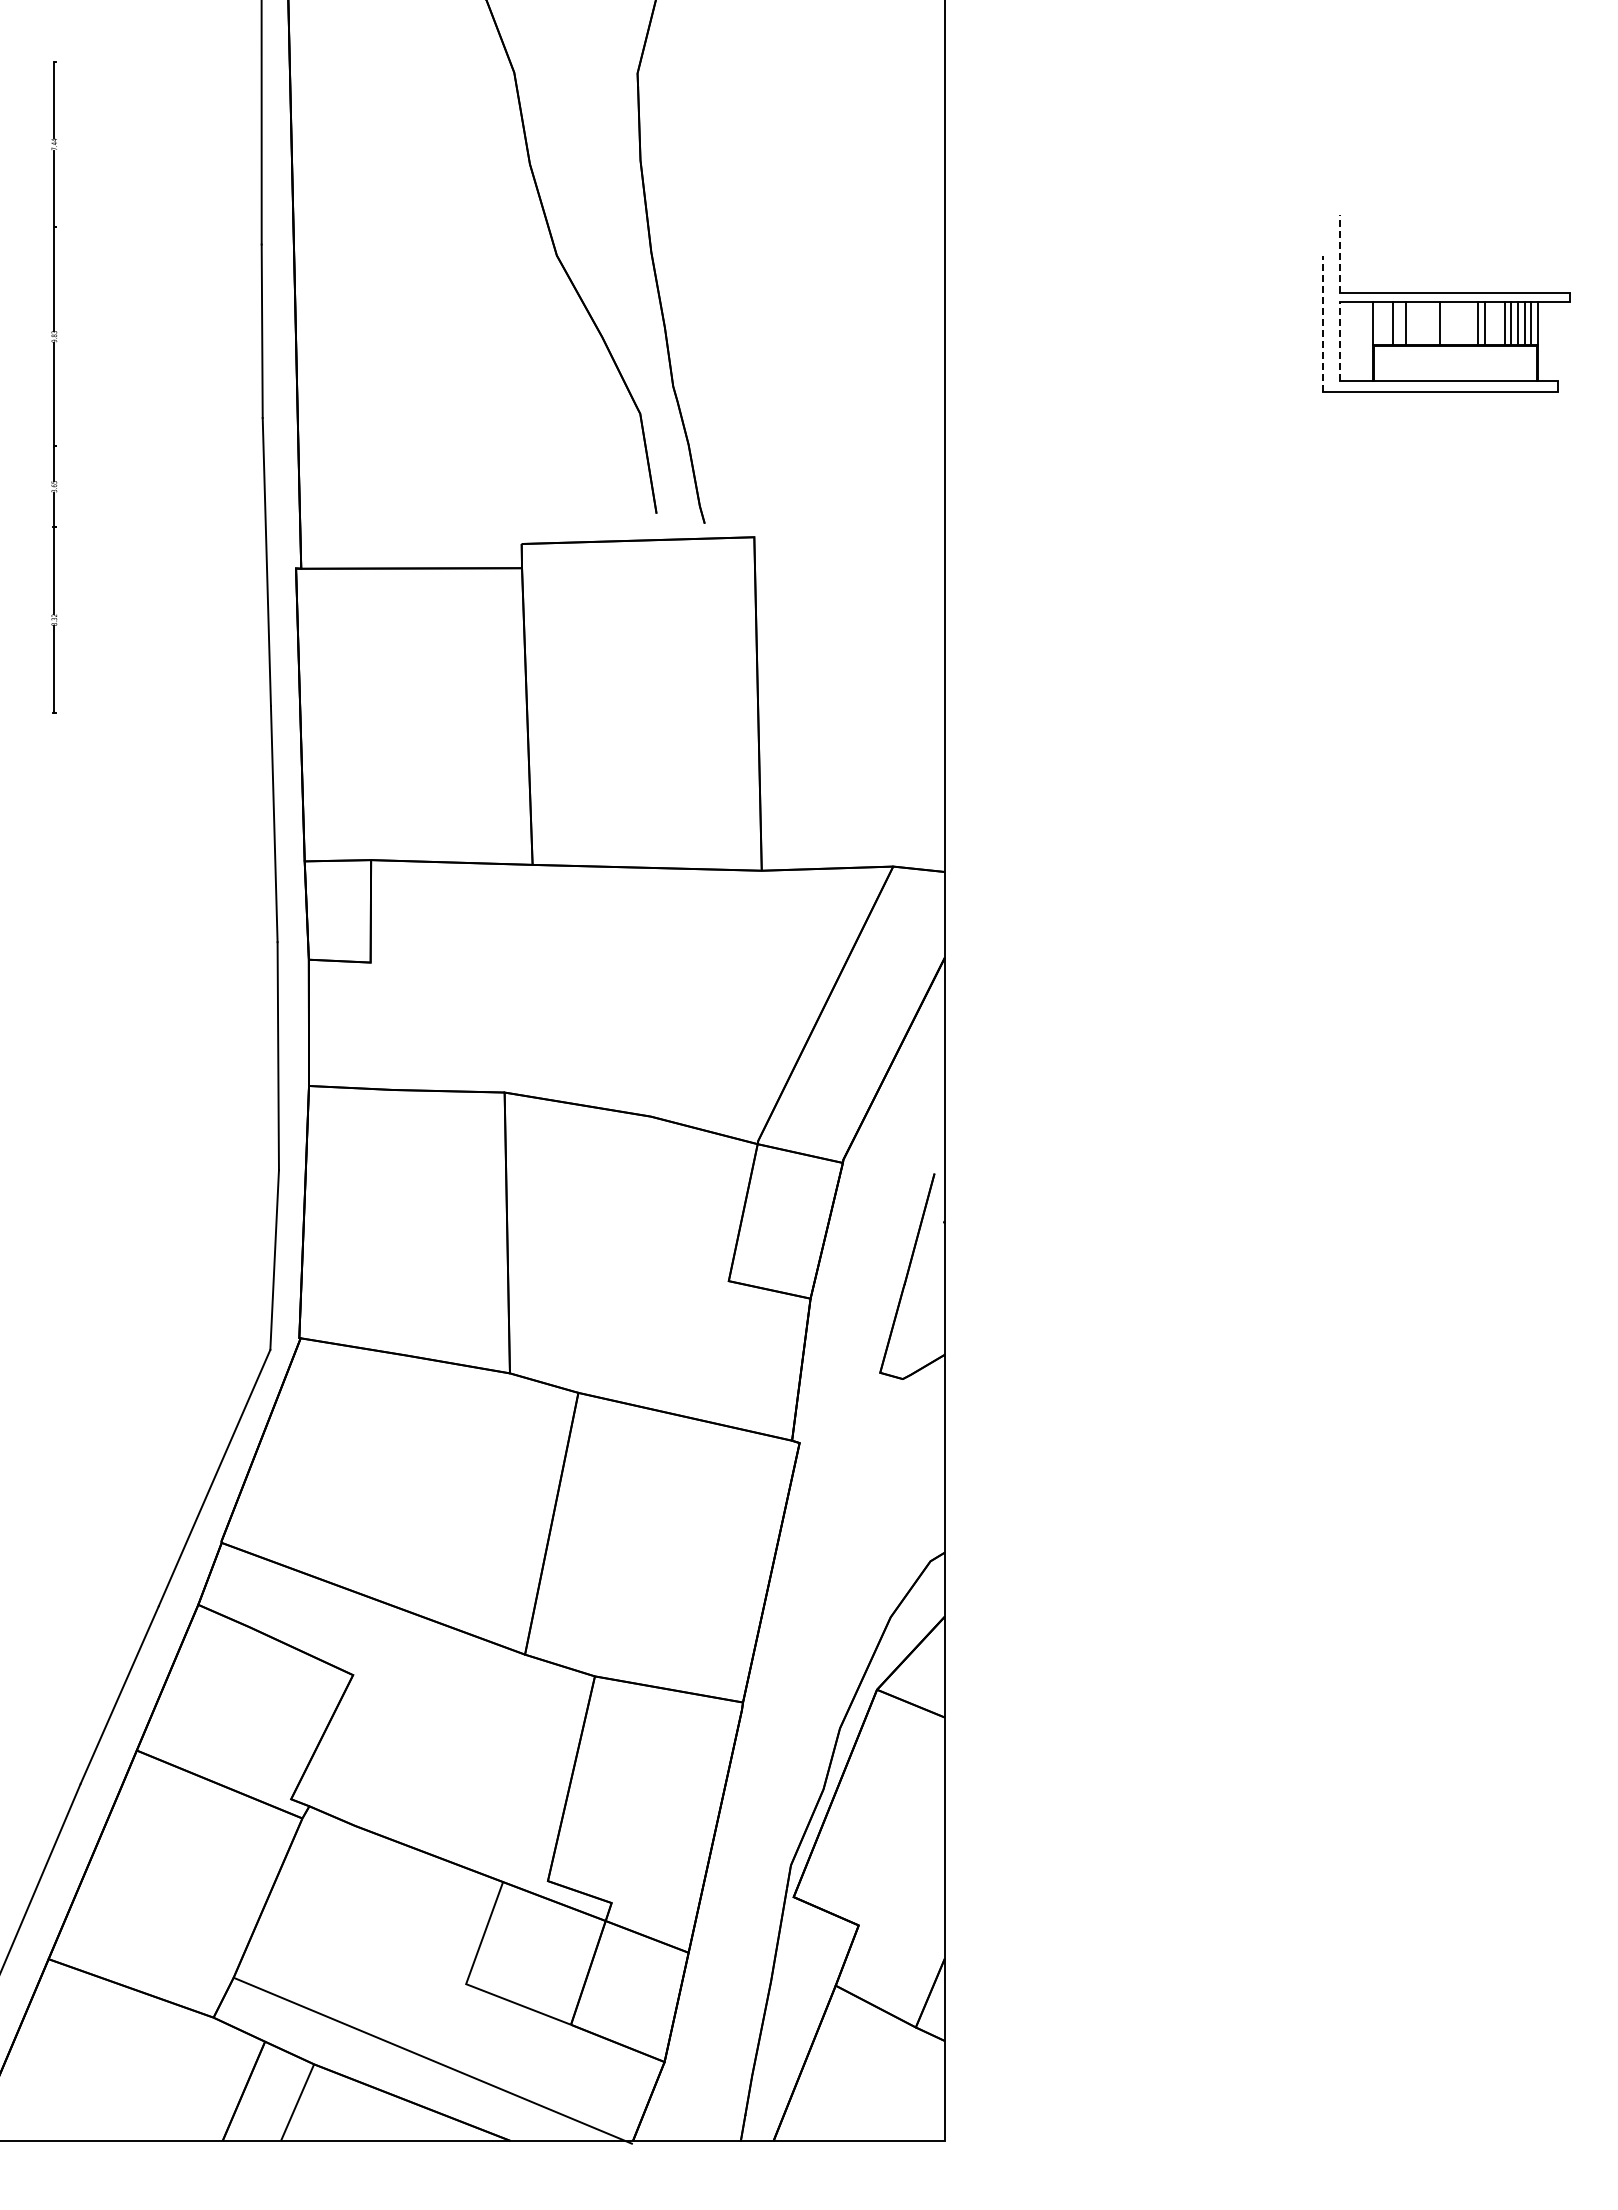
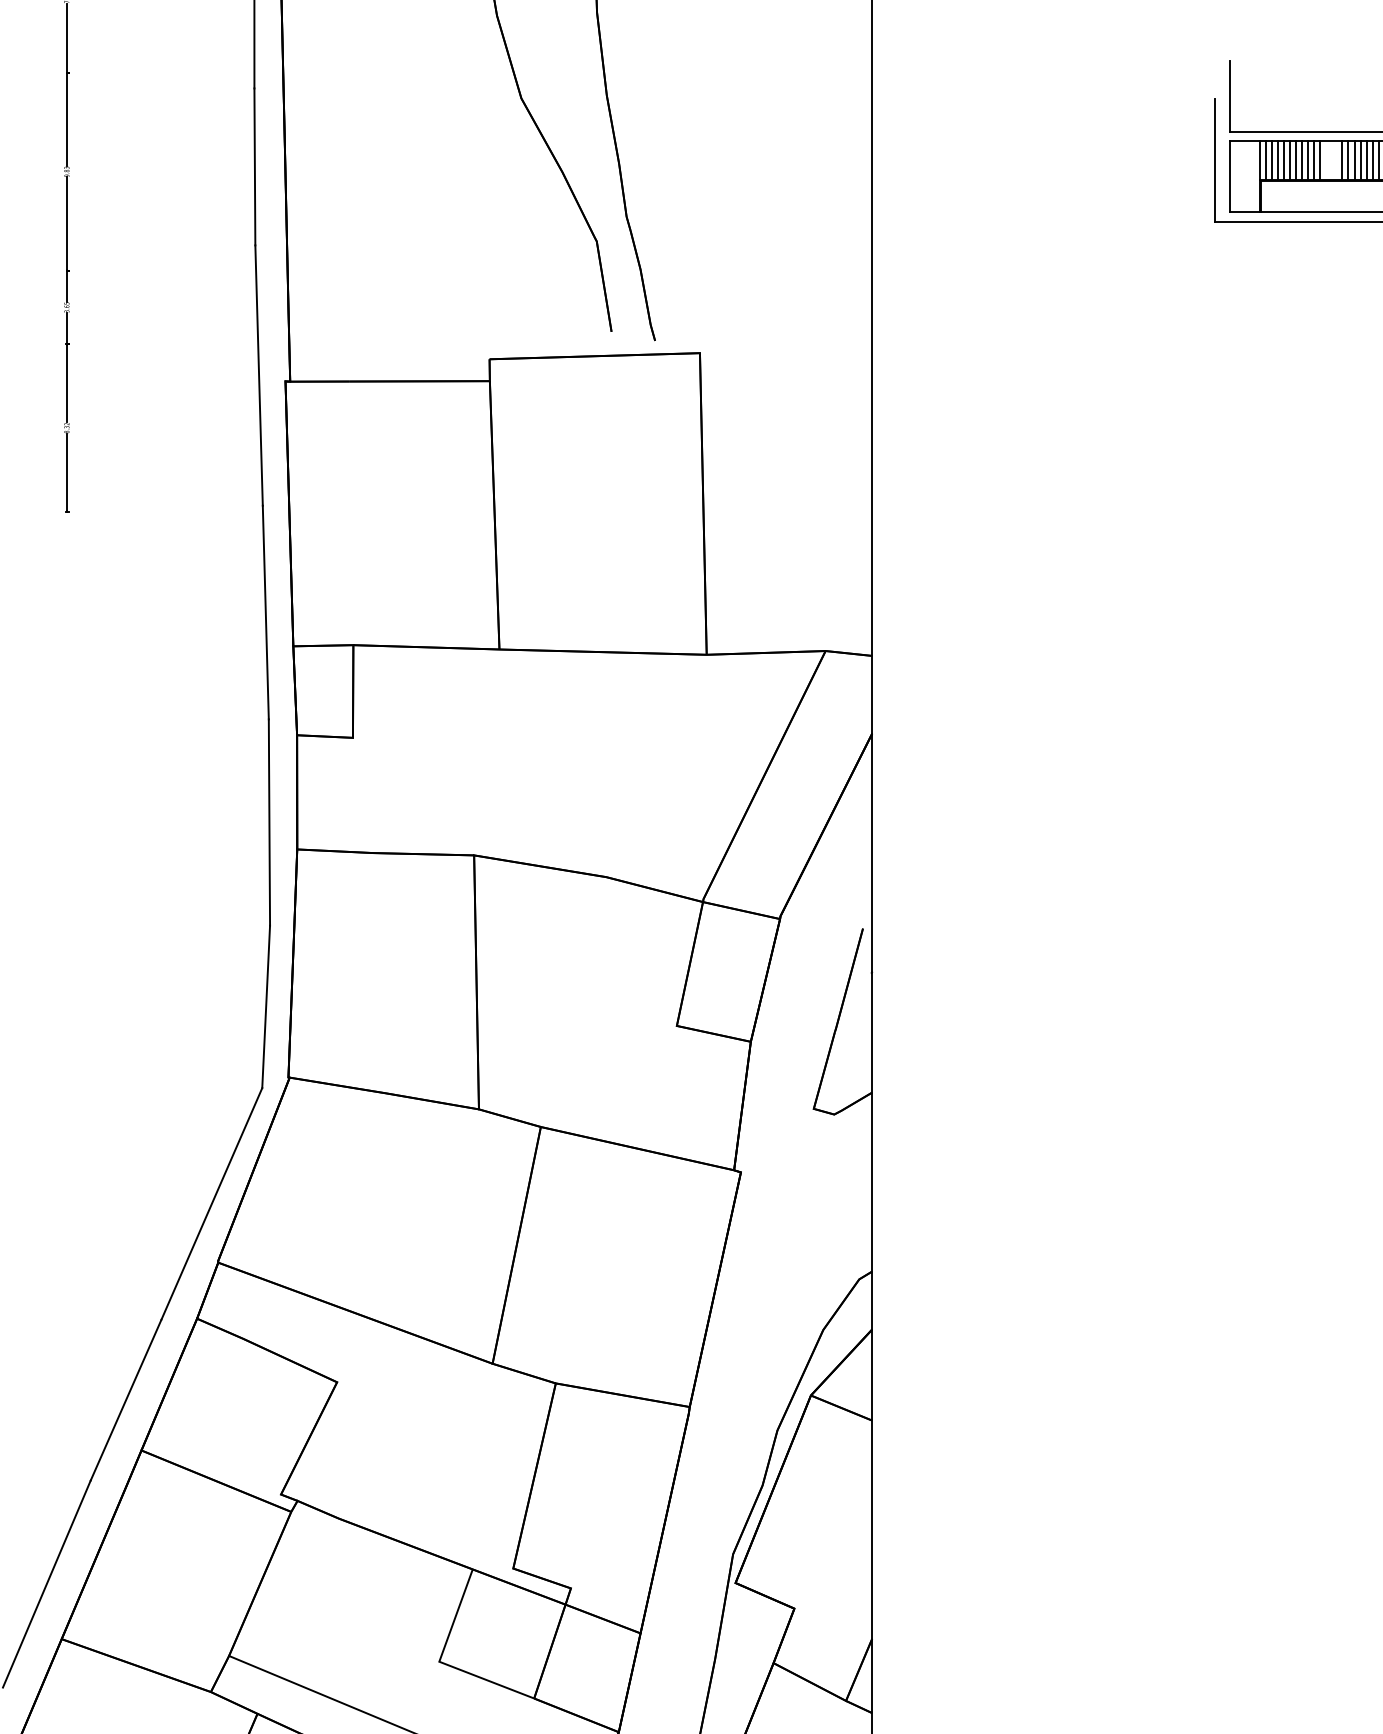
line: (1340, 253) -> (1230, 96), dashed -> solid
line: (1323, 323) -> (1214, 159), dashed -> solid
line: (1379, 323) -> (1265, 159), added
line: (1386, 323) -> (1271, 159), added
line: (1399, 323) -> (1283, 159), added
line: (1413, 323) -> (1296, 159), added
line: (1419, 323) -> (1301, 159), added
line: (1426, 323) -> (1307, 159), added
line: (1433, 323) -> (1314, 159), added
line: (1464, 323) -> (1342, 159), added
line: (1471, 323) -> (1348, 159), added
line: (1491, 323) -> (1366, 159), added
line: (1498, 323) -> (1373, 159), added
line: (1340, 341) -> (1230, 176), dashed -> solid

